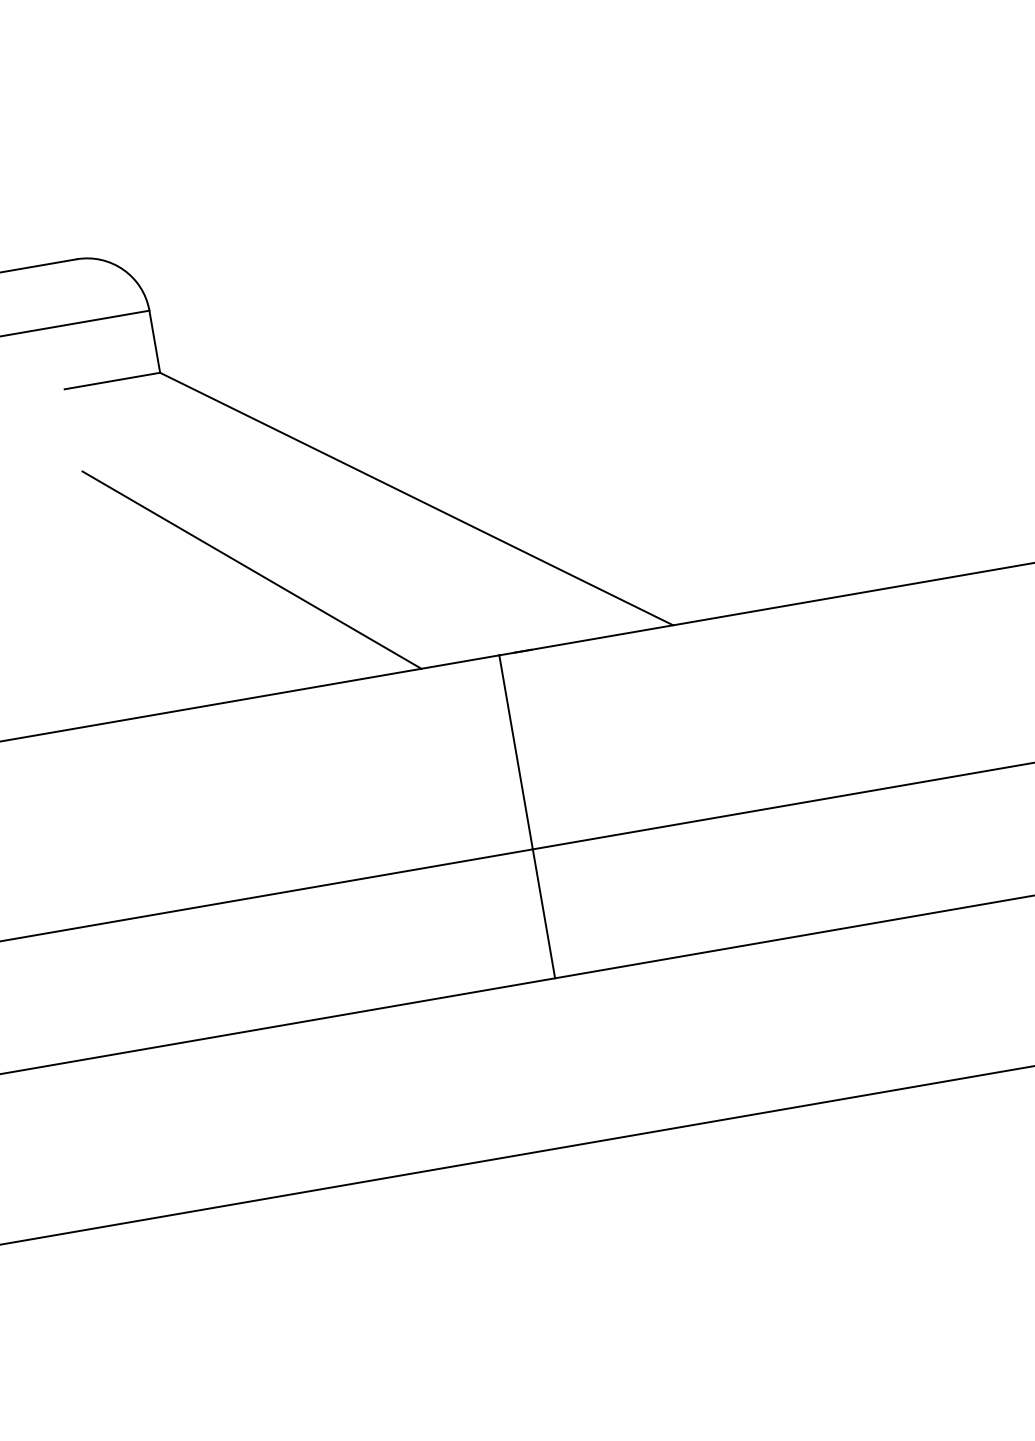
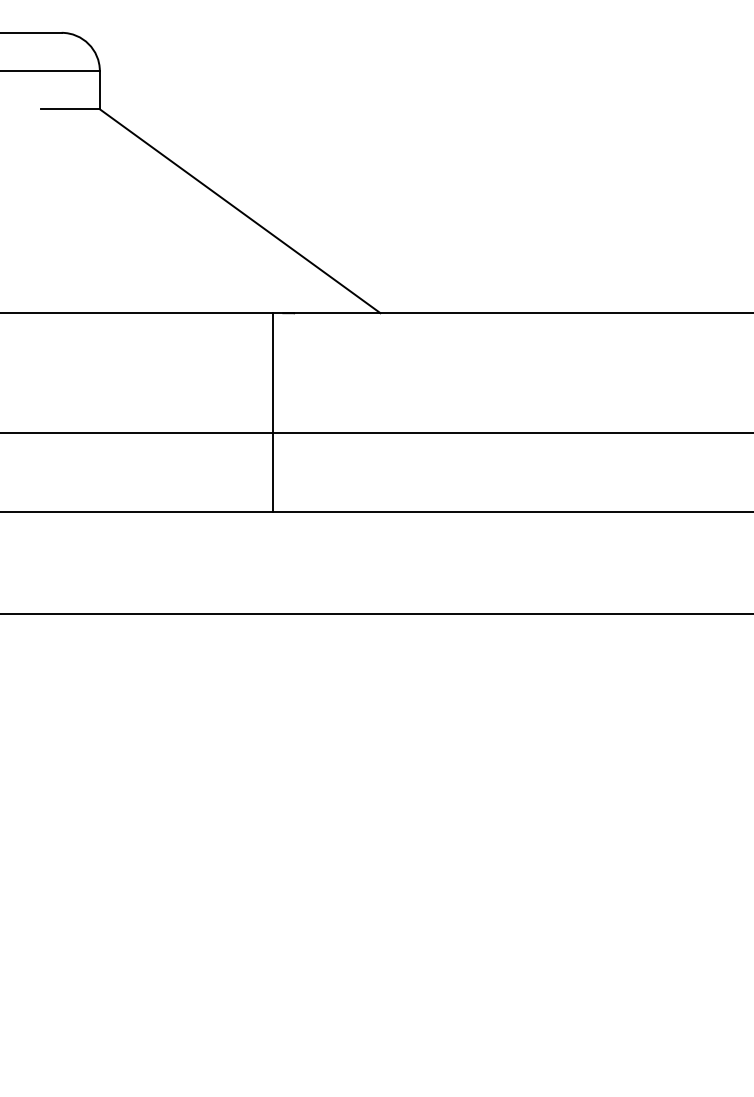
line: (252, 569) -> (134, 236), removed

